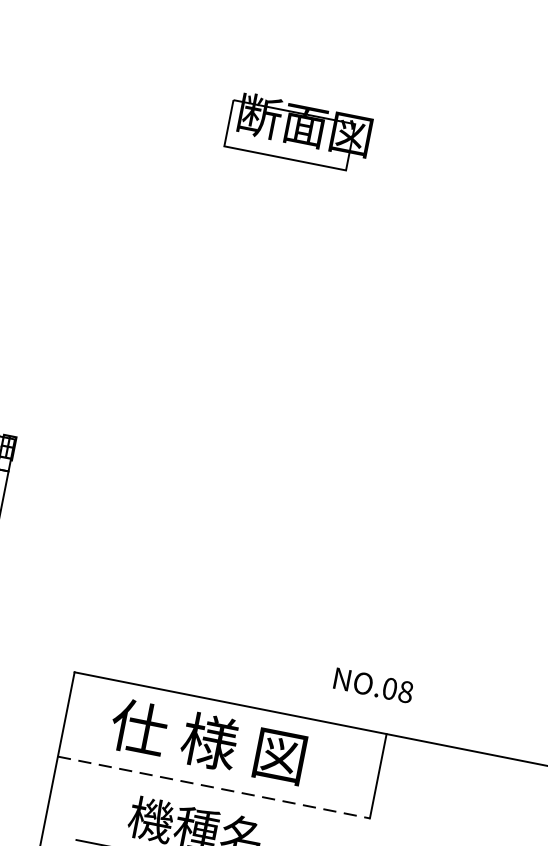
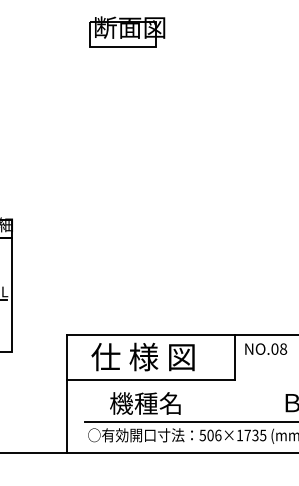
text: (374, 684) -> (266, 348), moved
line: (215, 787) -> (151, 380), dashed -> solid

